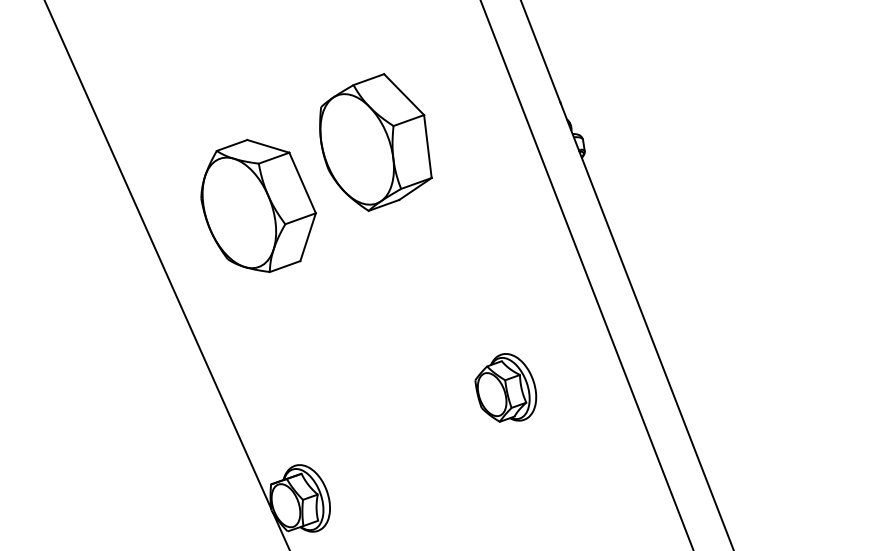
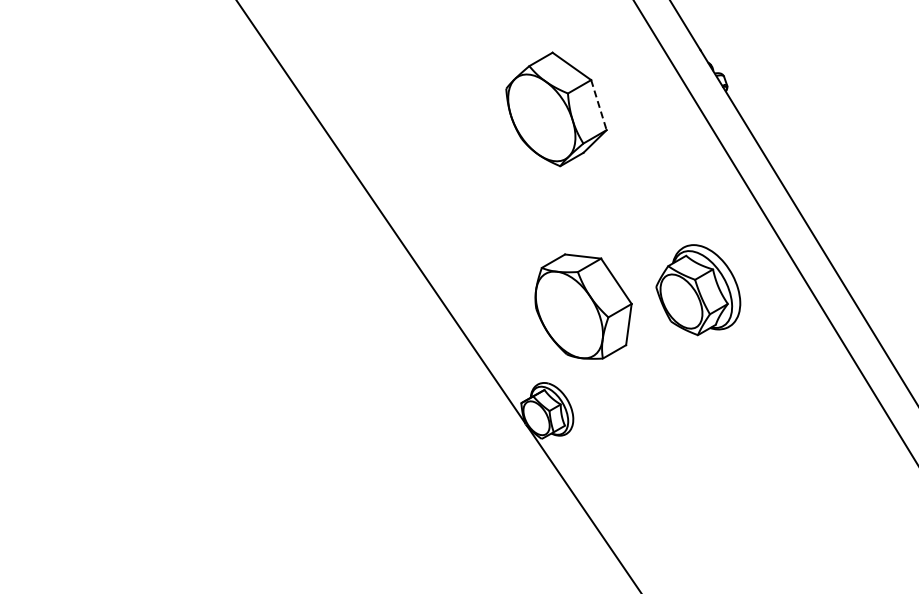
line: (428, 147) -> (599, 105), solid -> dashed
part: (258, 205) -> (583, 306), moved
part: (506, 388) -> (698, 290), size x1.6

